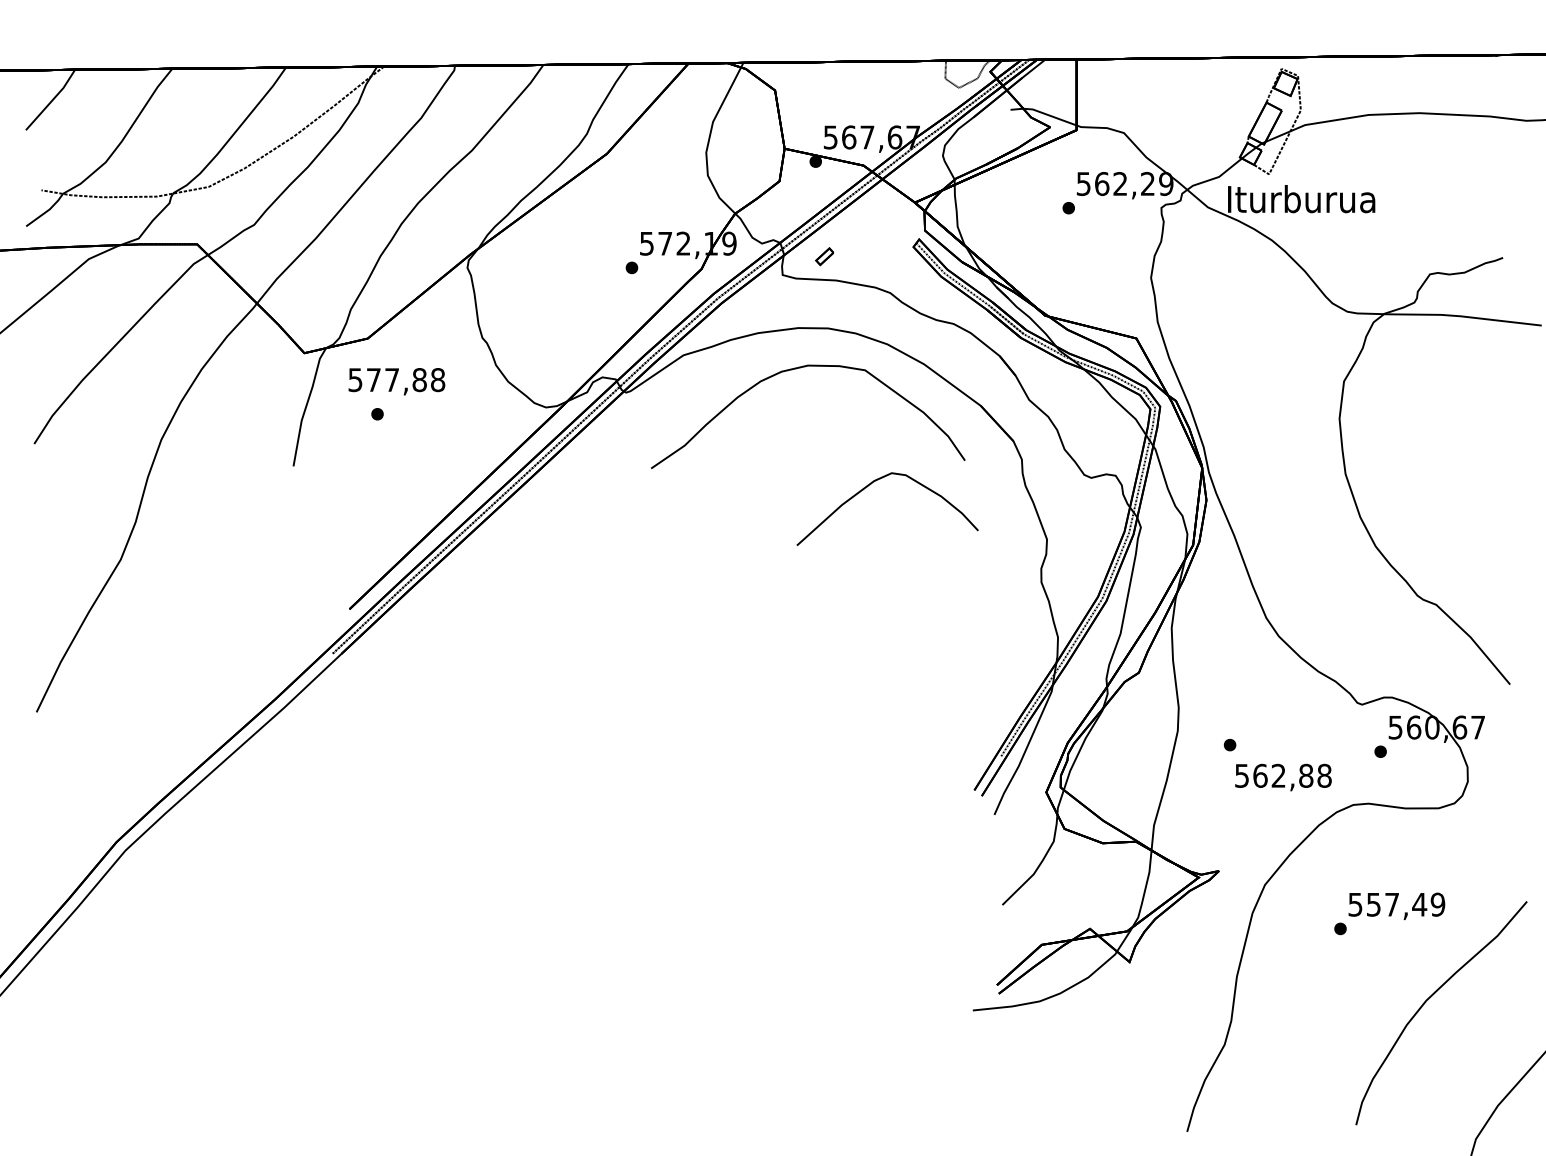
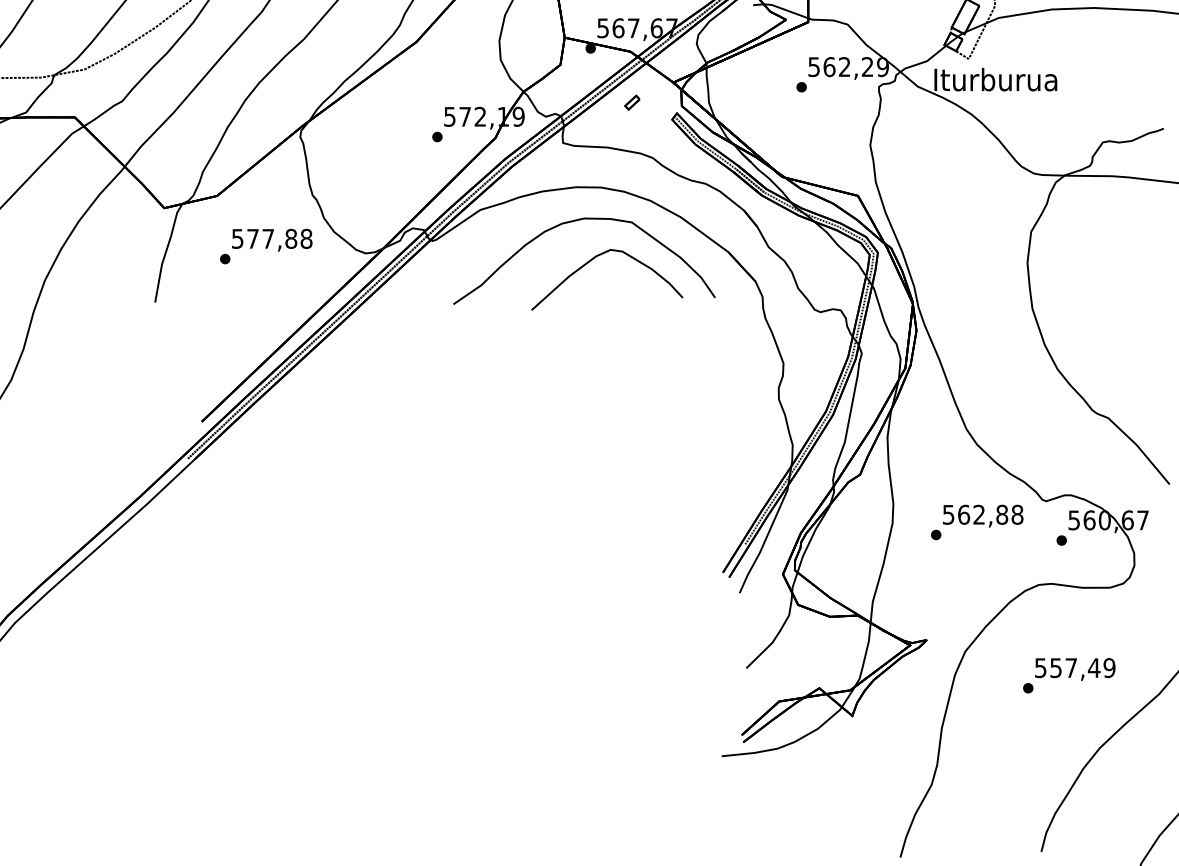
part: (824, 256) -> (632, 102), moved
text: (396, 381) -> (271, 240), moved
curve: (871, 484) -> (593, 259), moved
text: (1283, 777) -> (983, 516), moved

